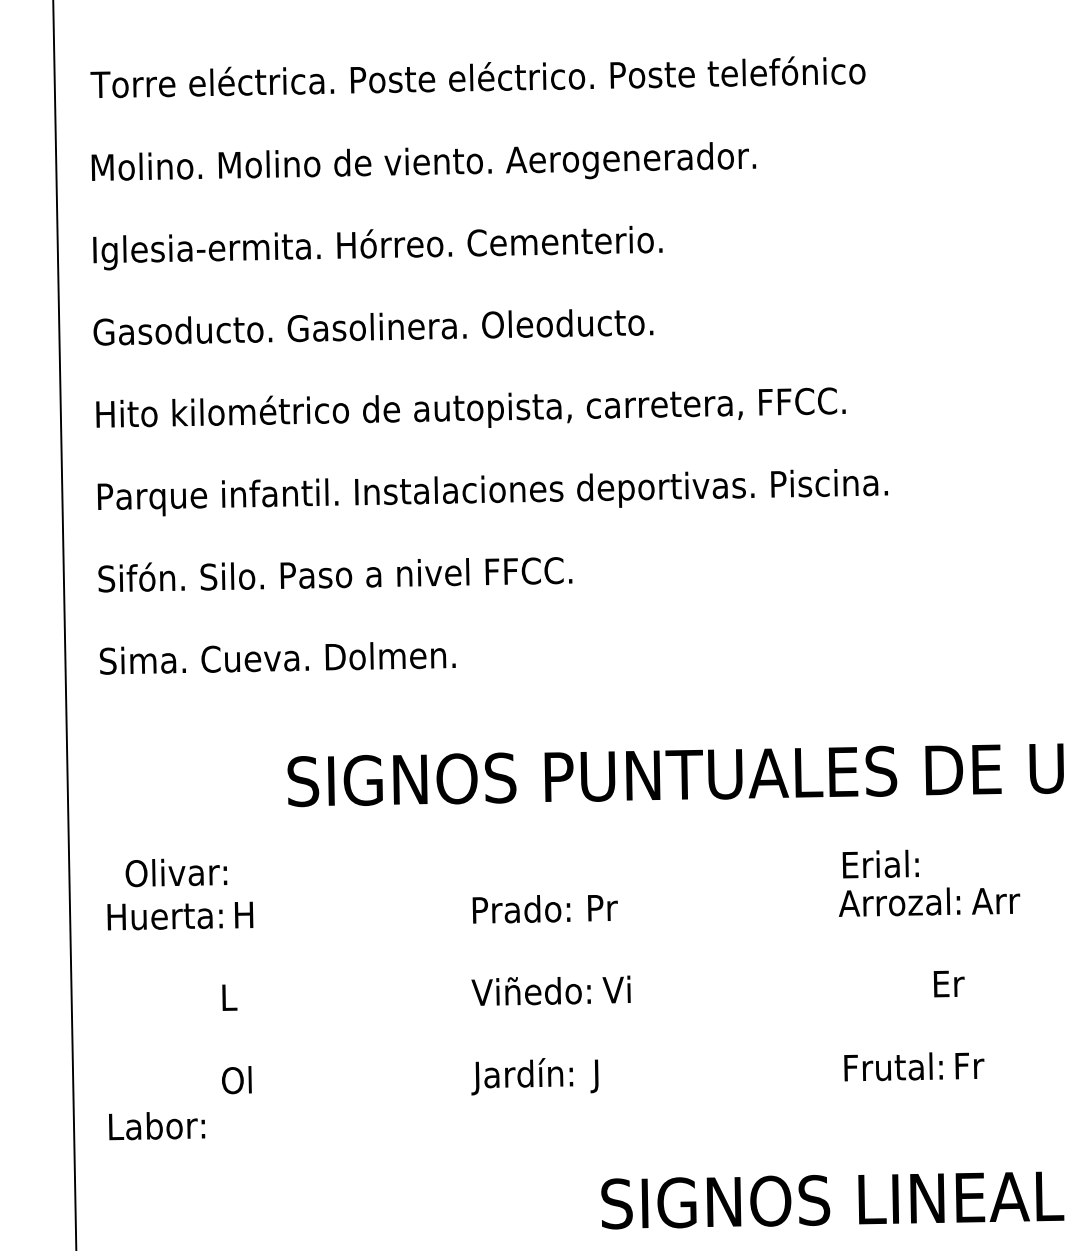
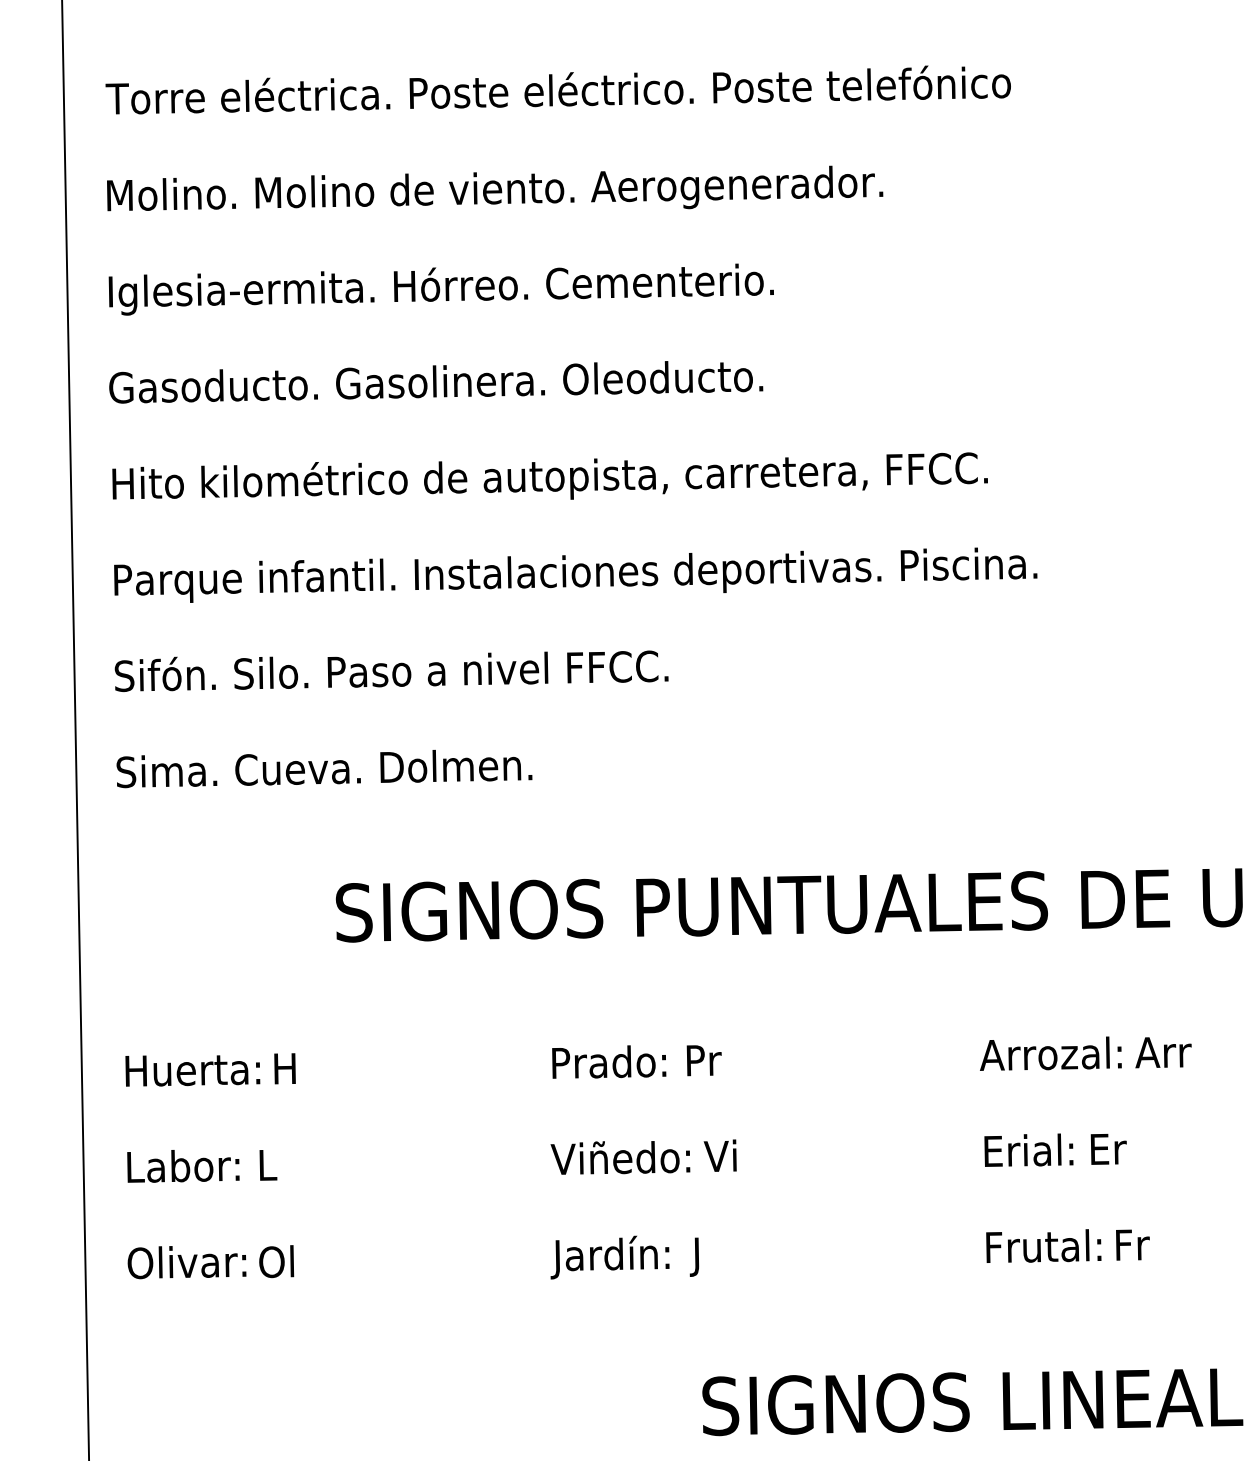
text: (880, 863) -> (1028, 1149), moved
text: (175, 872) -> (186, 1262), moved
text: (157, 1126) -> (183, 1166), moved

